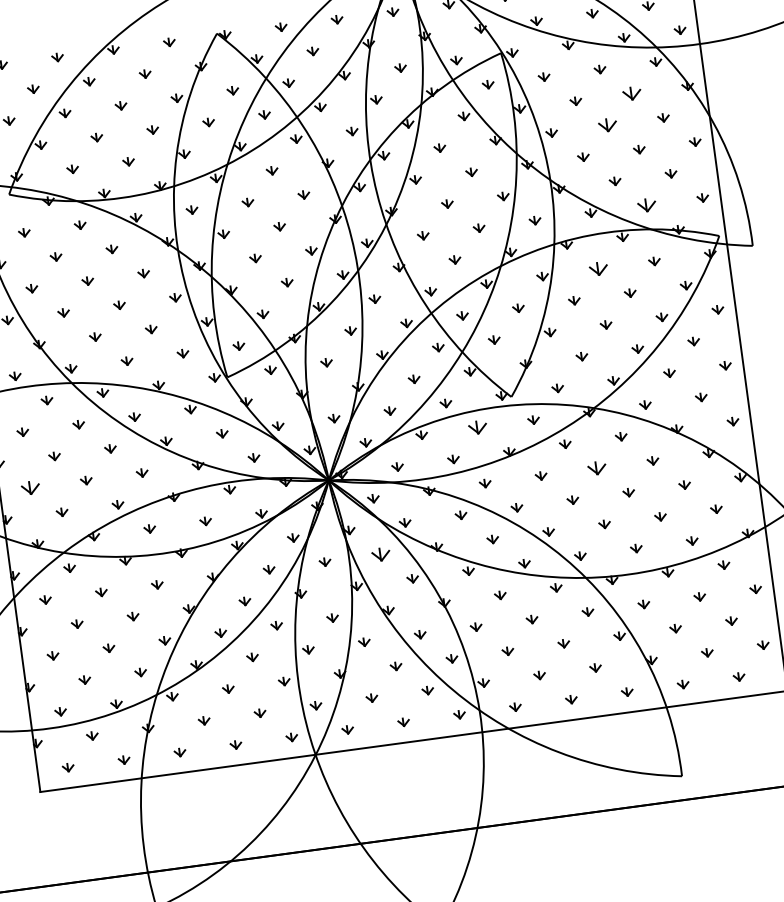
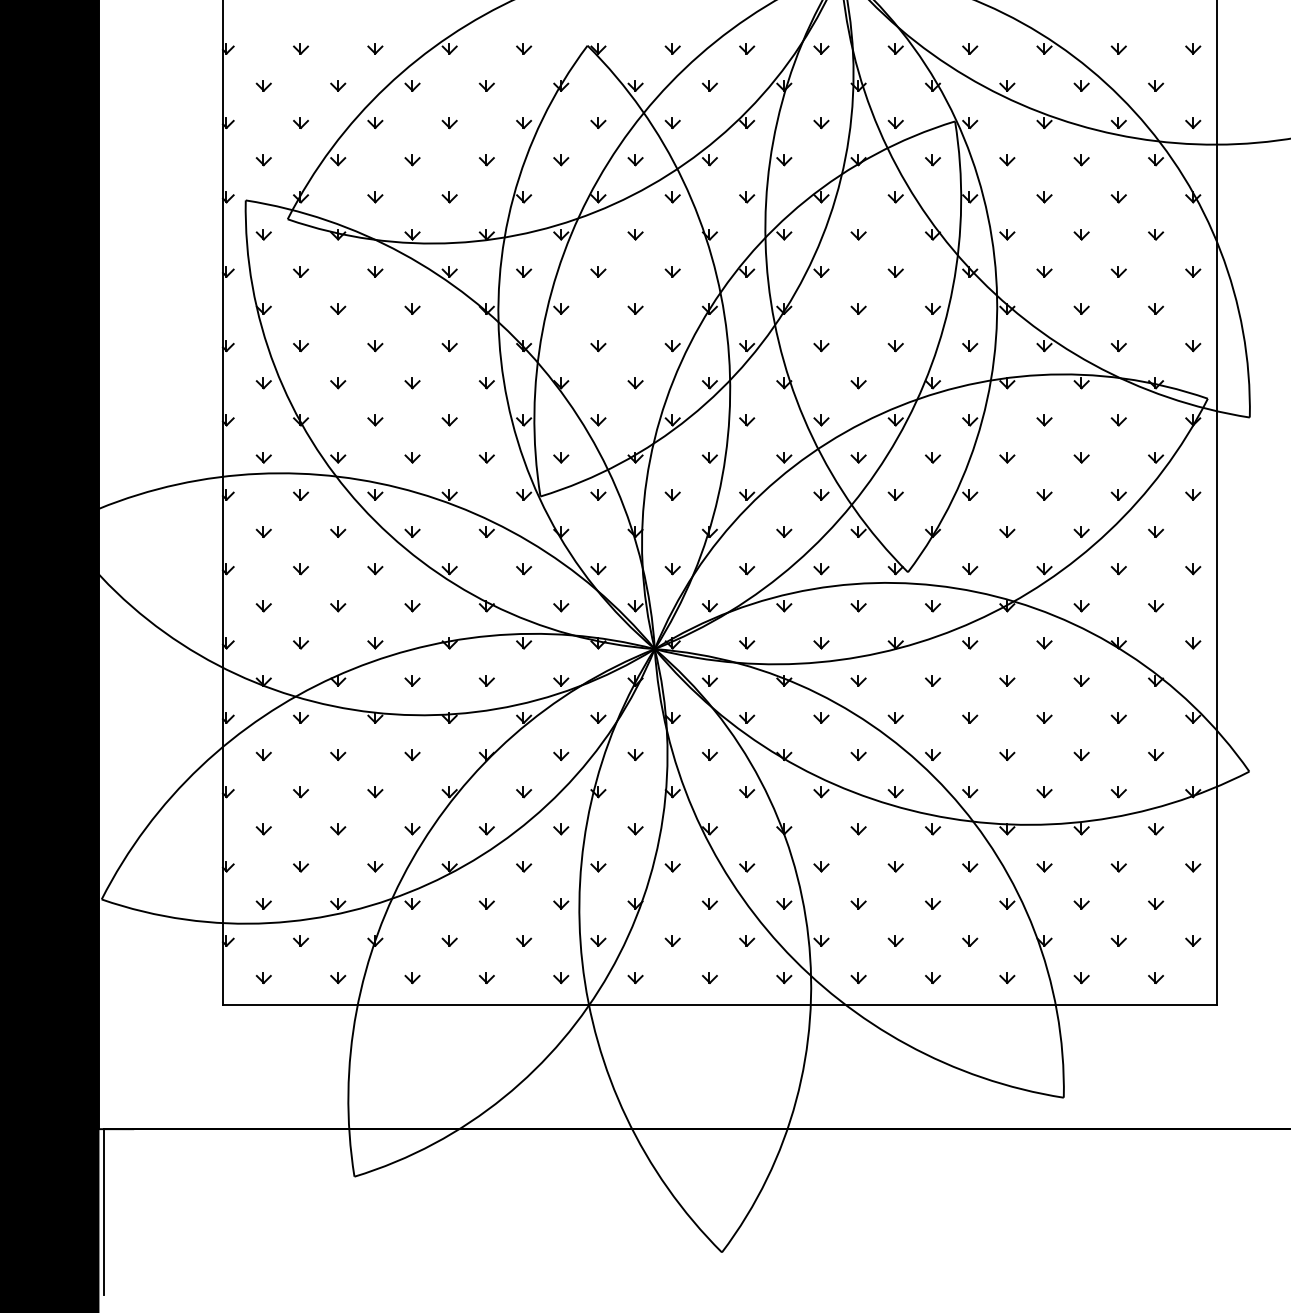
part: (631, 93) -> (1118, 197), size x0.62
part: (607, 125) -> (1081, 234), size x0.62
part: (646, 205) -> (1118, 346), size x0.62
part: (598, 268) -> (1044, 420), size x0.62
part: (477, 427) -> (858, 606), size x0.62
part: (597, 468) -> (1007, 680), size x0.62
part: (30, 488) -> (263, 606), size x0.62
part: (380, 554) -> (709, 754), size x0.62

